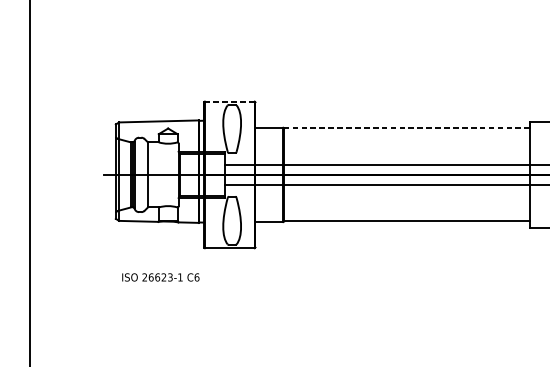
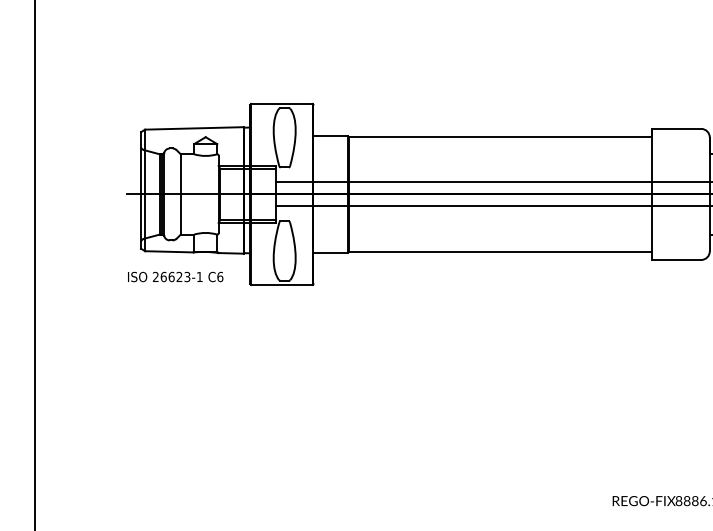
line: (229, 101) -> (281, 103), dashed -> solid
line: (406, 128) -> (500, 137), dashed -> solid
text: (160, 277) -> (175, 276), moved

